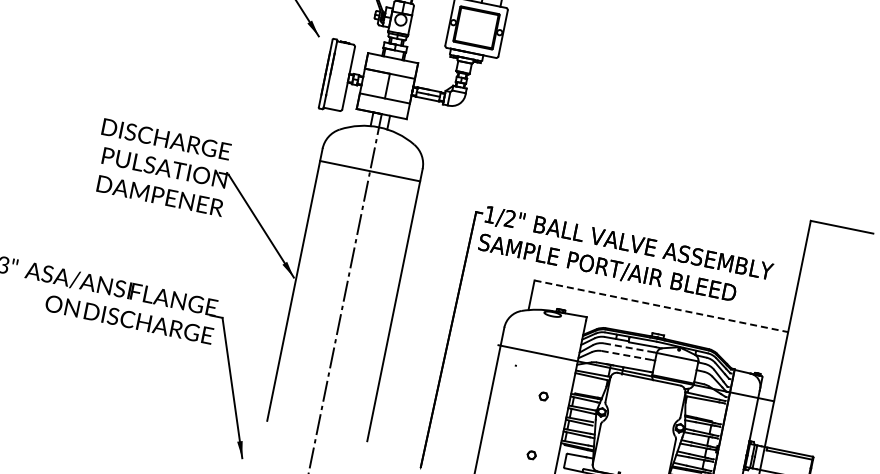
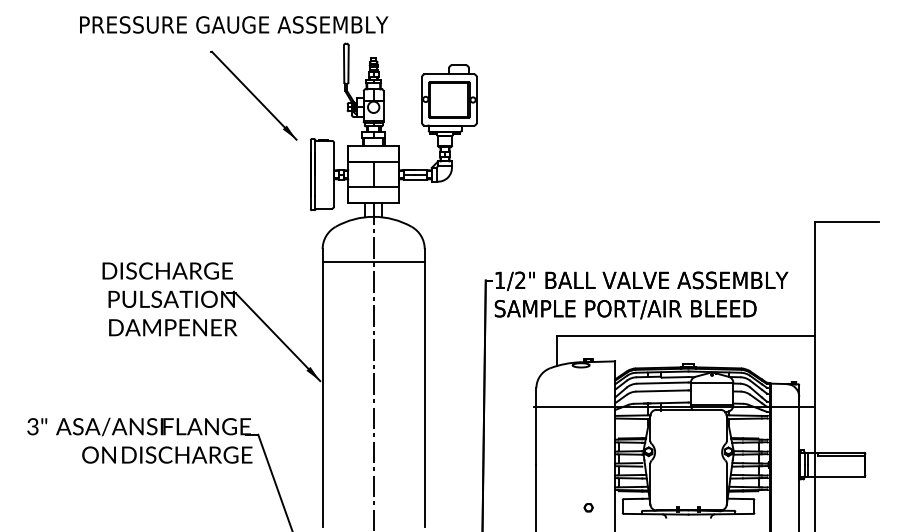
line: (661, 305) -> (686, 335), dashed -> solid
line: (628, 348) -> (662, 383), dashed -> solid
line: (628, 355) -> (663, 390), dashed -> solid
part: (543, 396) -> (588, 447), removed

